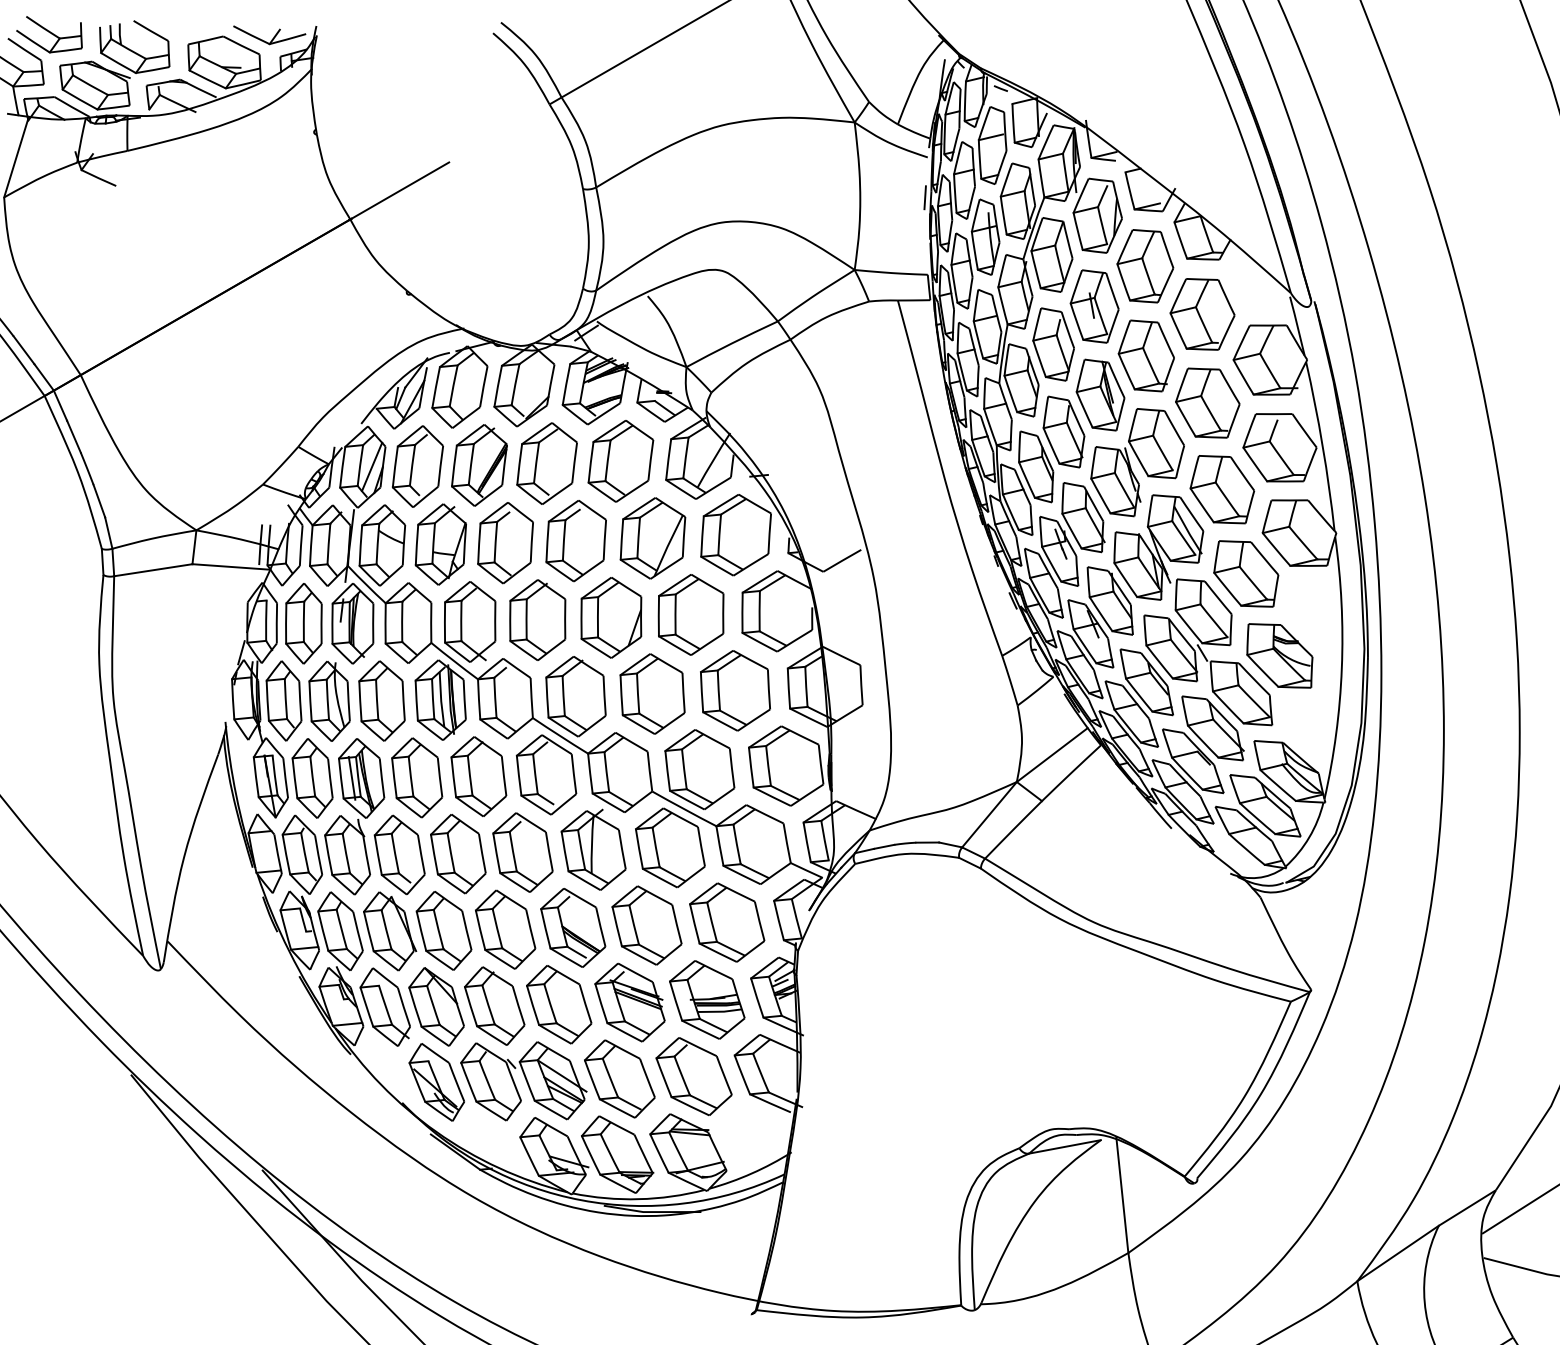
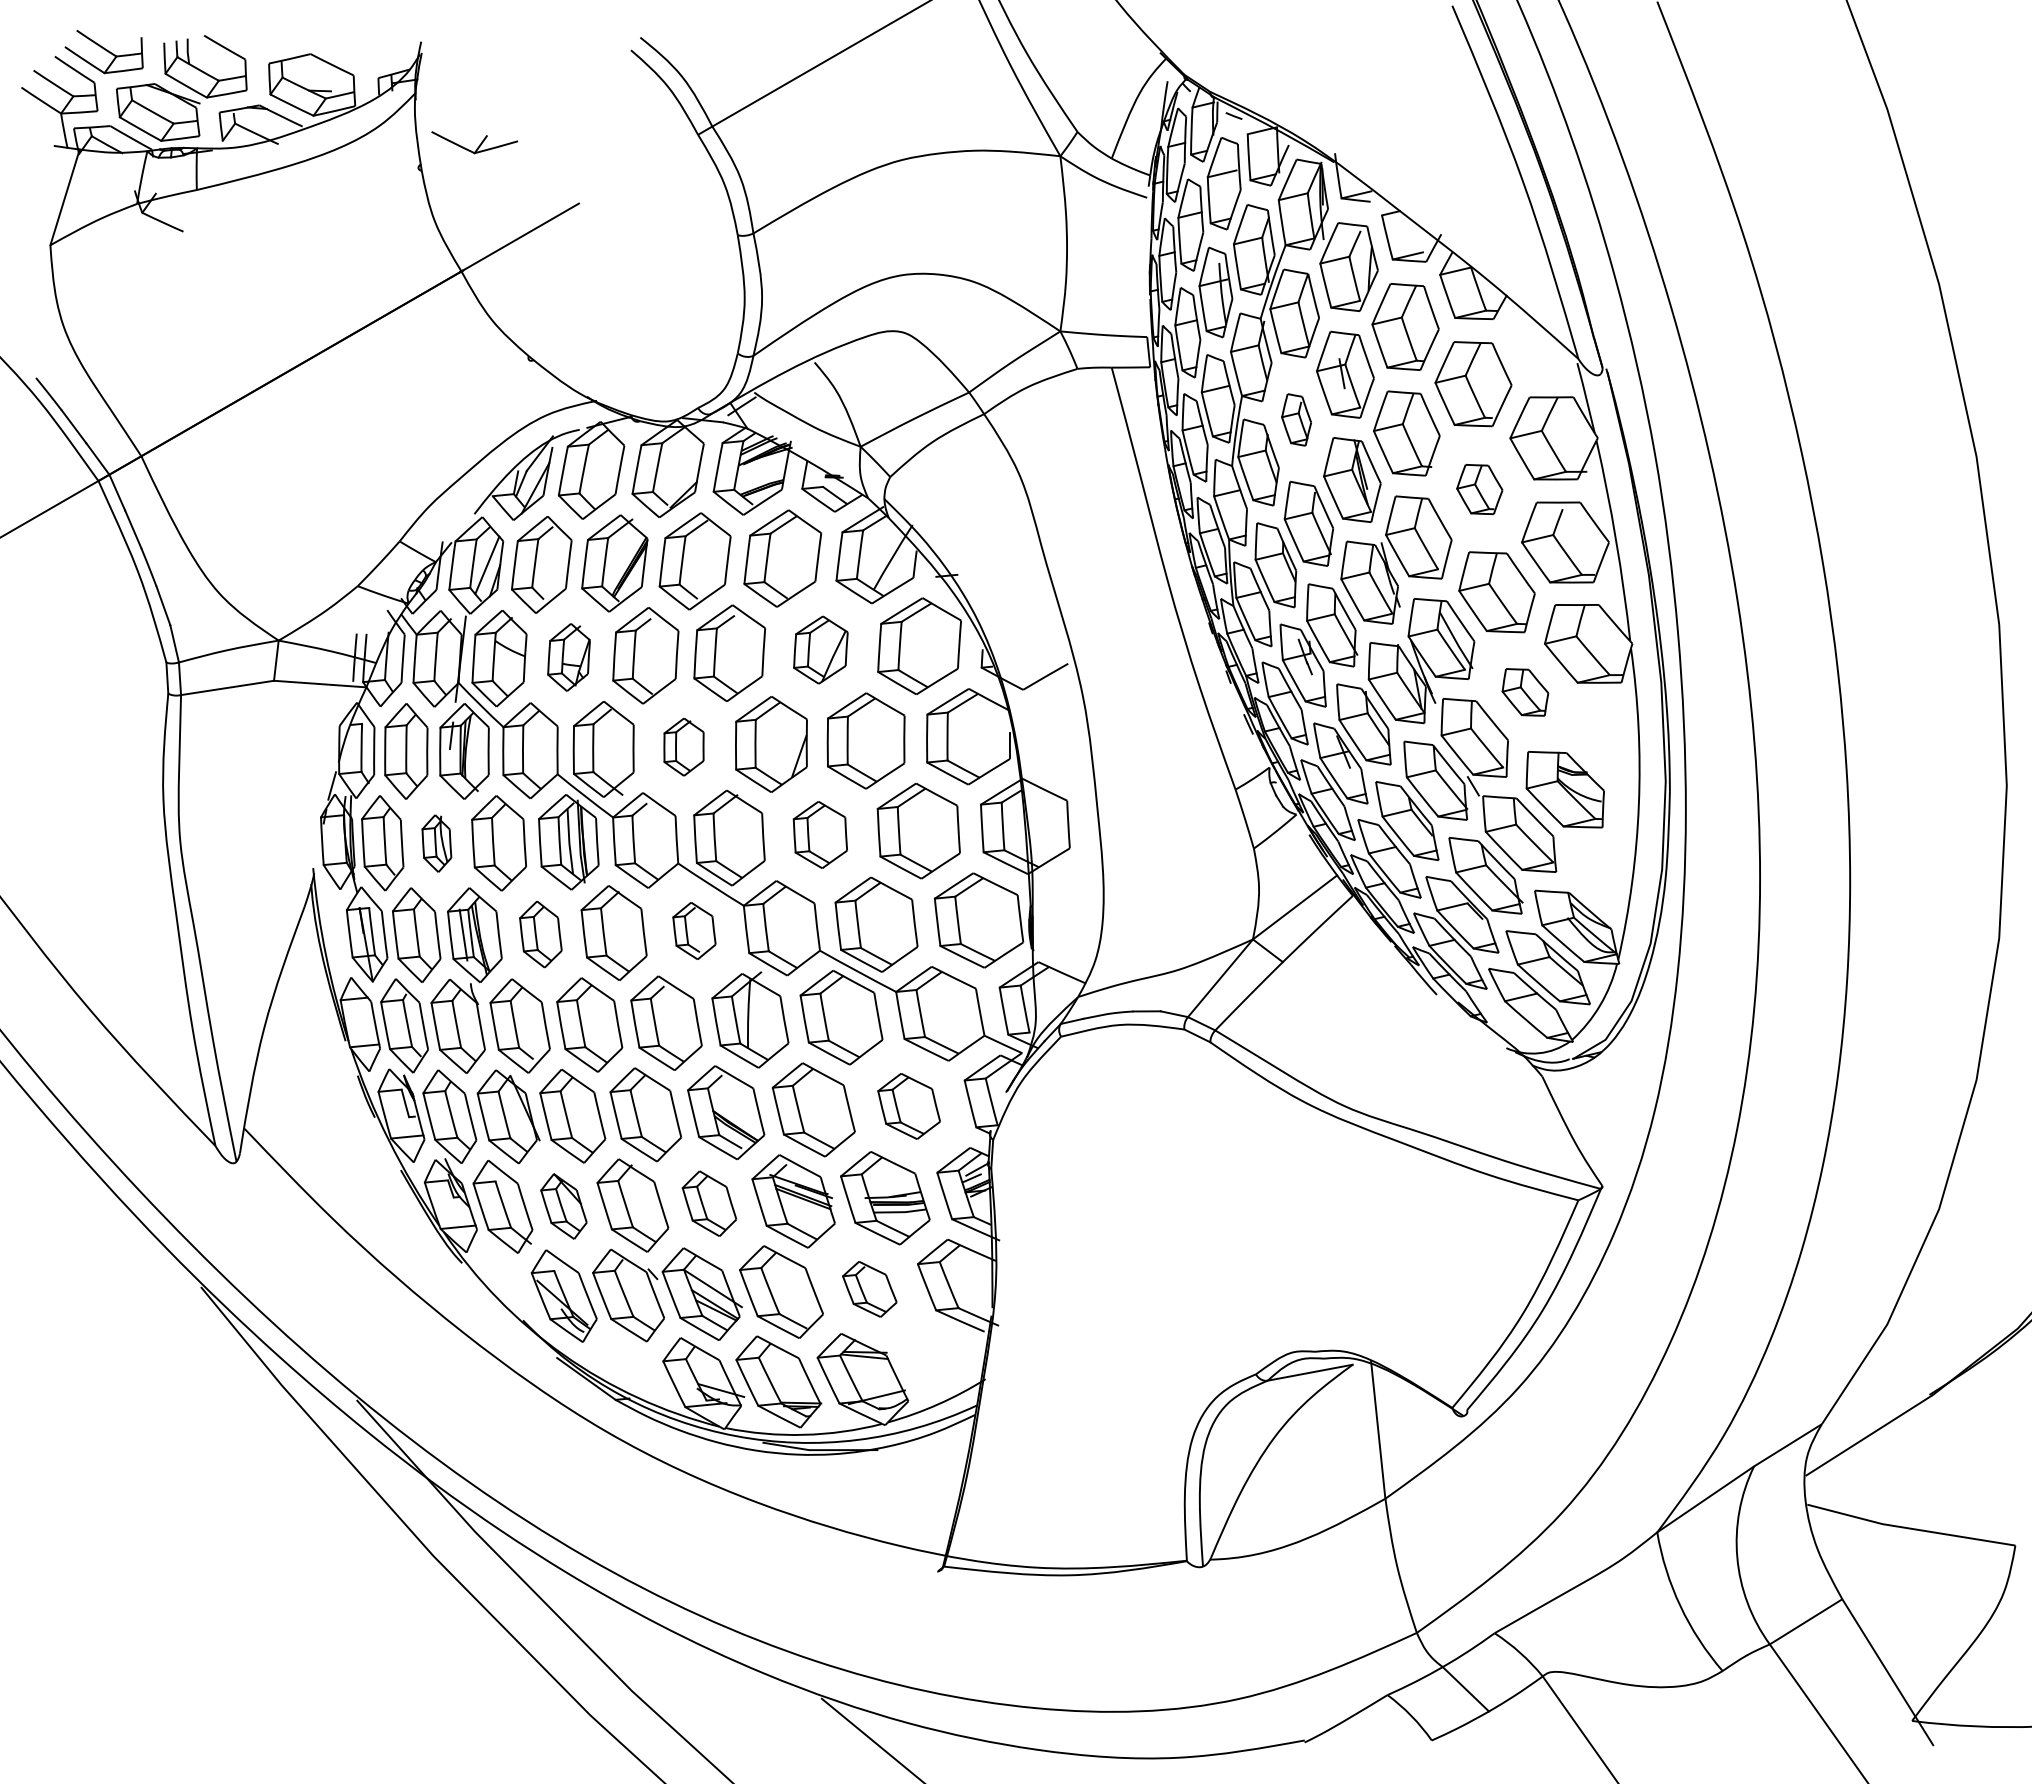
part: (269, 35) -> (474, 142), moved
line: (925, 197) -> (1144, 245), removed
part: (1053, 344) -> (1296, 419), size x0.6
part: (1207, 403) -> (1479, 489), size x0.6
part: (652, 537) -> (820, 649), size x0.7
part: (440, 544) -> (568, 657), size x0.7
part: (1246, 574) -> (1525, 692), size x0.6
part: (537, 619) -> (683, 746), size x0.6
part: (652, 693) -> (820, 834), size x0.7
part: (329, 701) -> (436, 843), size x0.6
part: (546, 774) -> (694, 930), size x0.6
part: (416, 777) -> (540, 934), size x0.7
part: (727, 922) -> (909, 1106), size x0.7
part: (559, 1004) -> (709, 1203), size x0.7
part: (436, 1006) -> (563, 1206), size x0.7
part: (693, 1076) -> (869, 1289), size x0.6

